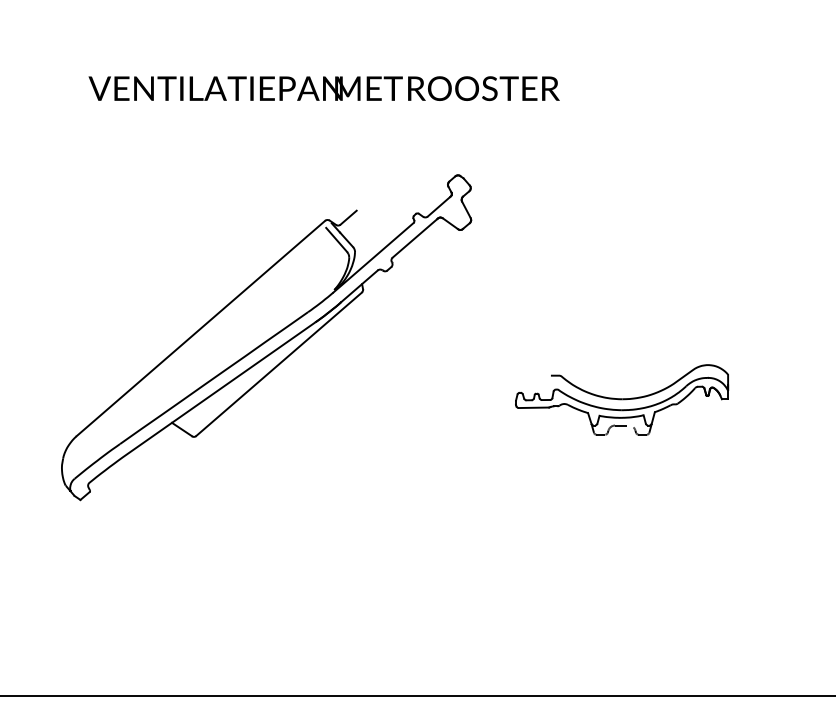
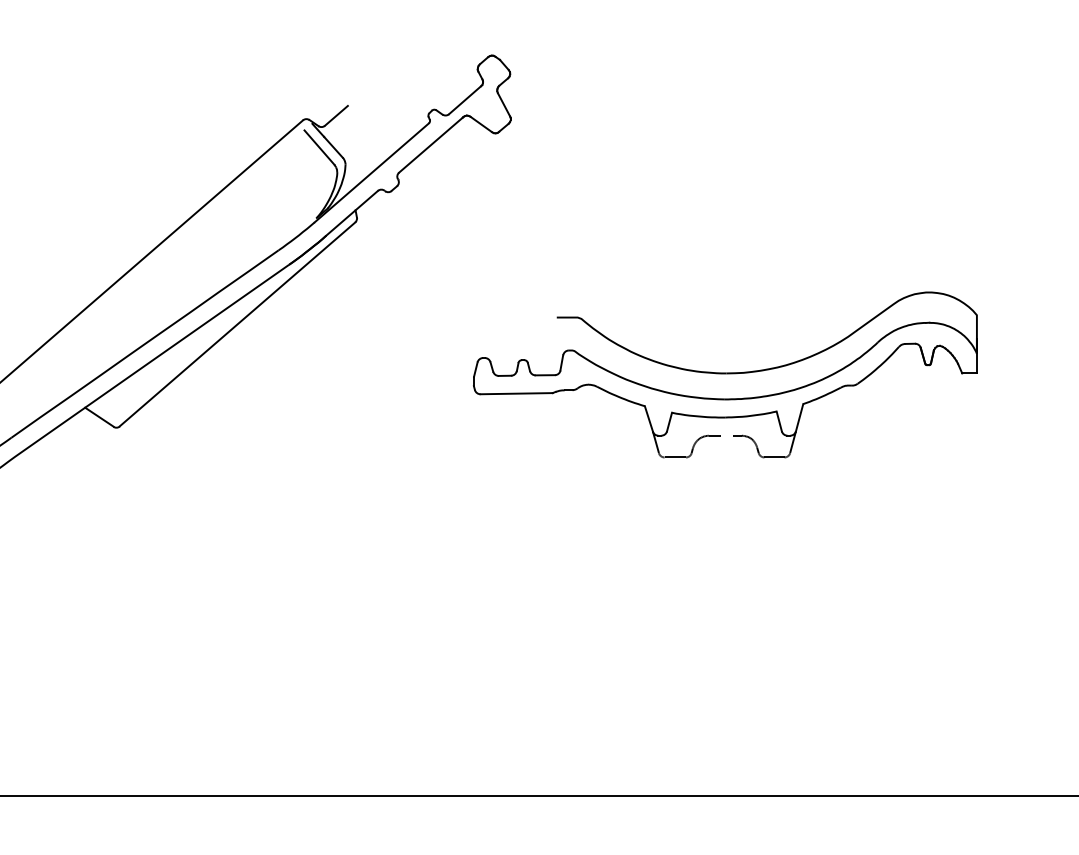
part: (621, 399) -> (724, 374), size x1.67

